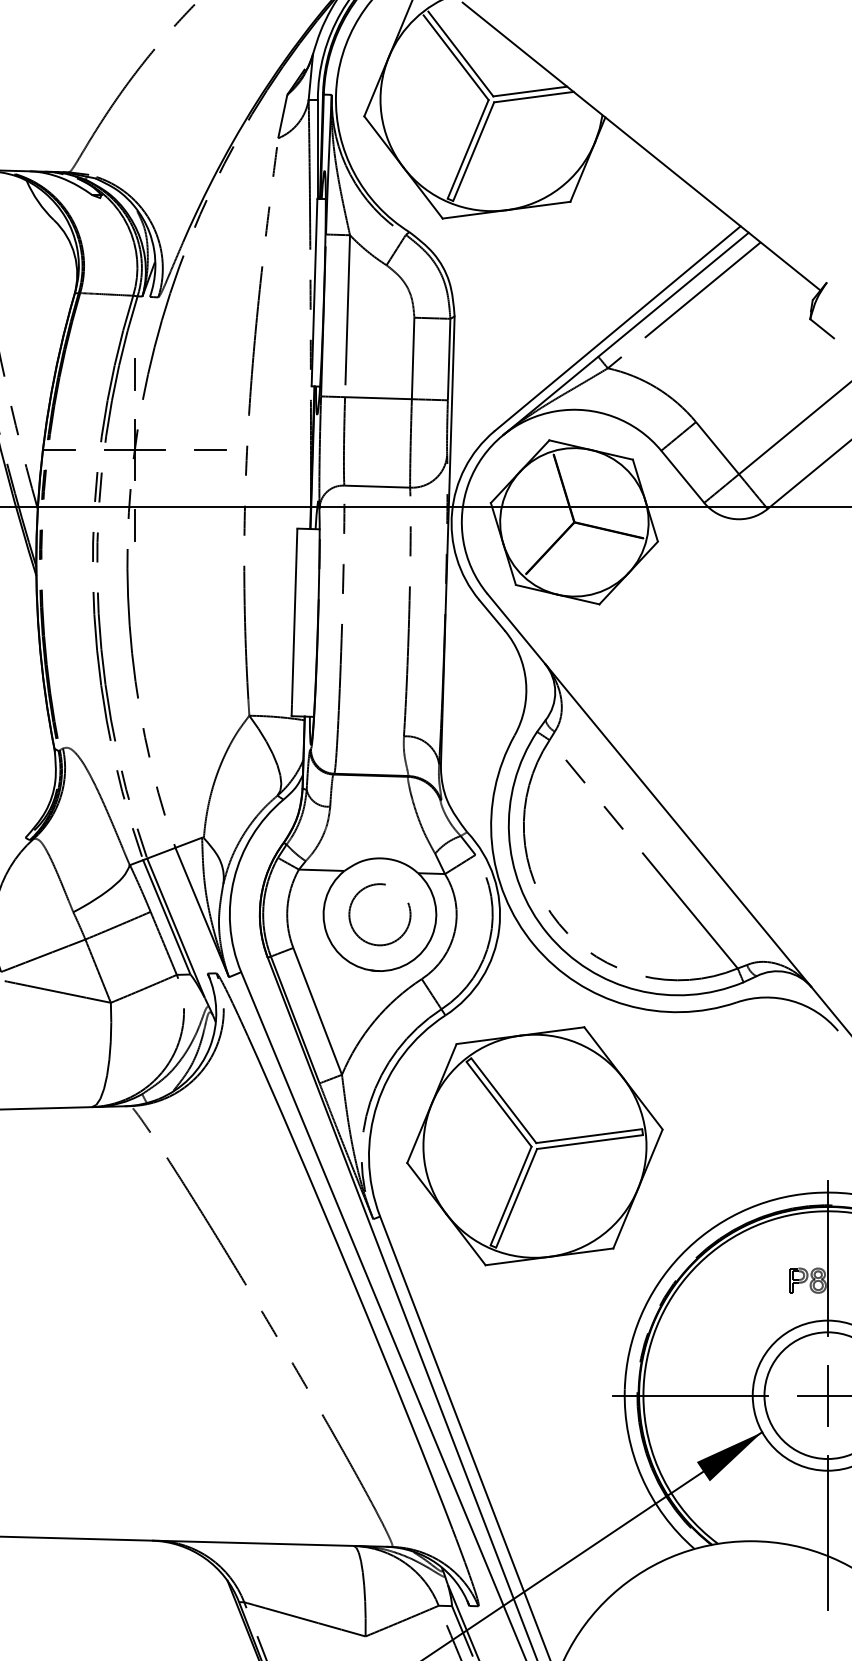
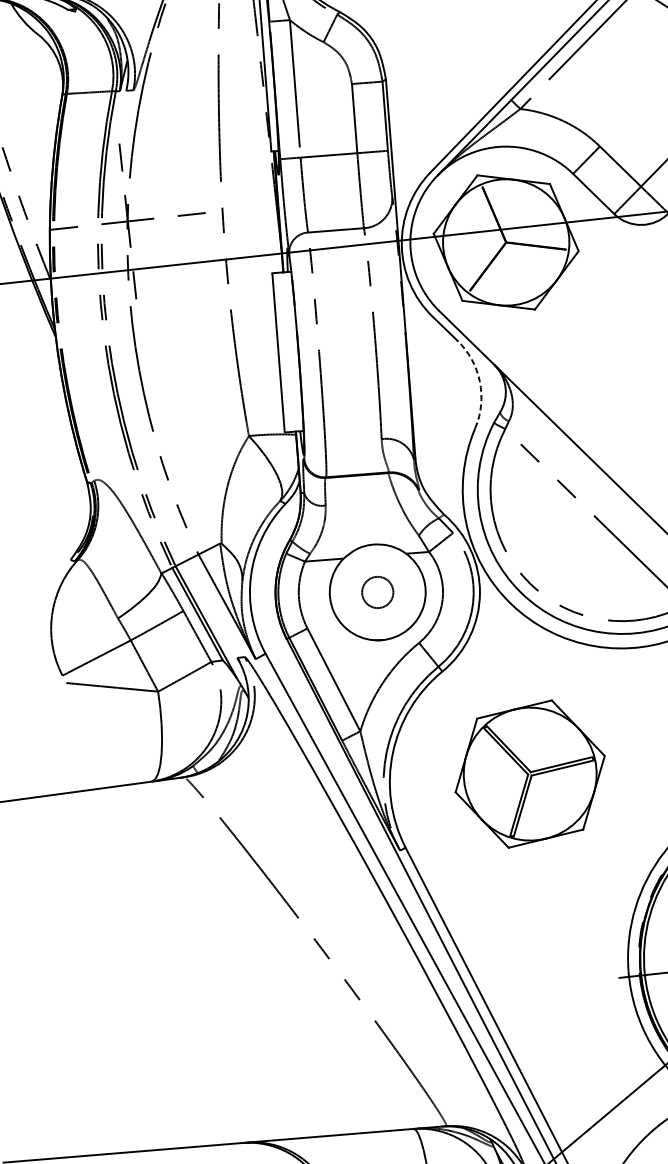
arc: (525, 681) -> (479, 381), solid -> dashed
circle: (379, 914) -> (377, 592), size x0.6
part: (534, 1146) -> (529, 774), size x0.7

